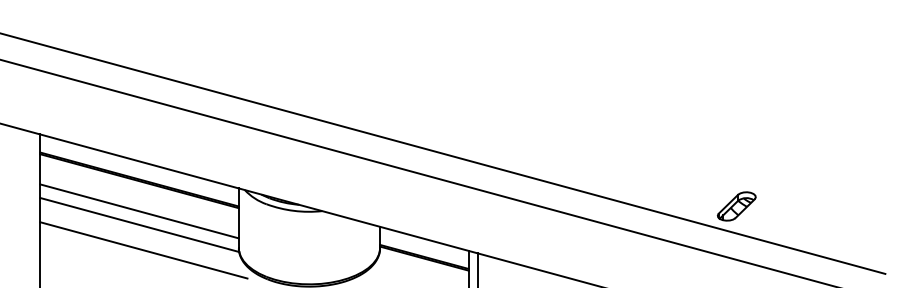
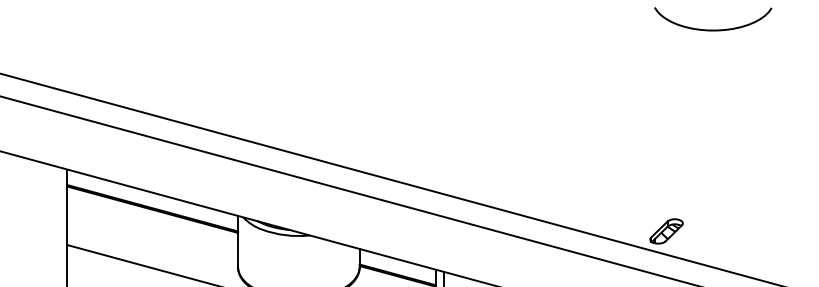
line: (139, 211) -> (152, 235), removed
line: (139, 225) -> (152, 247), removed

